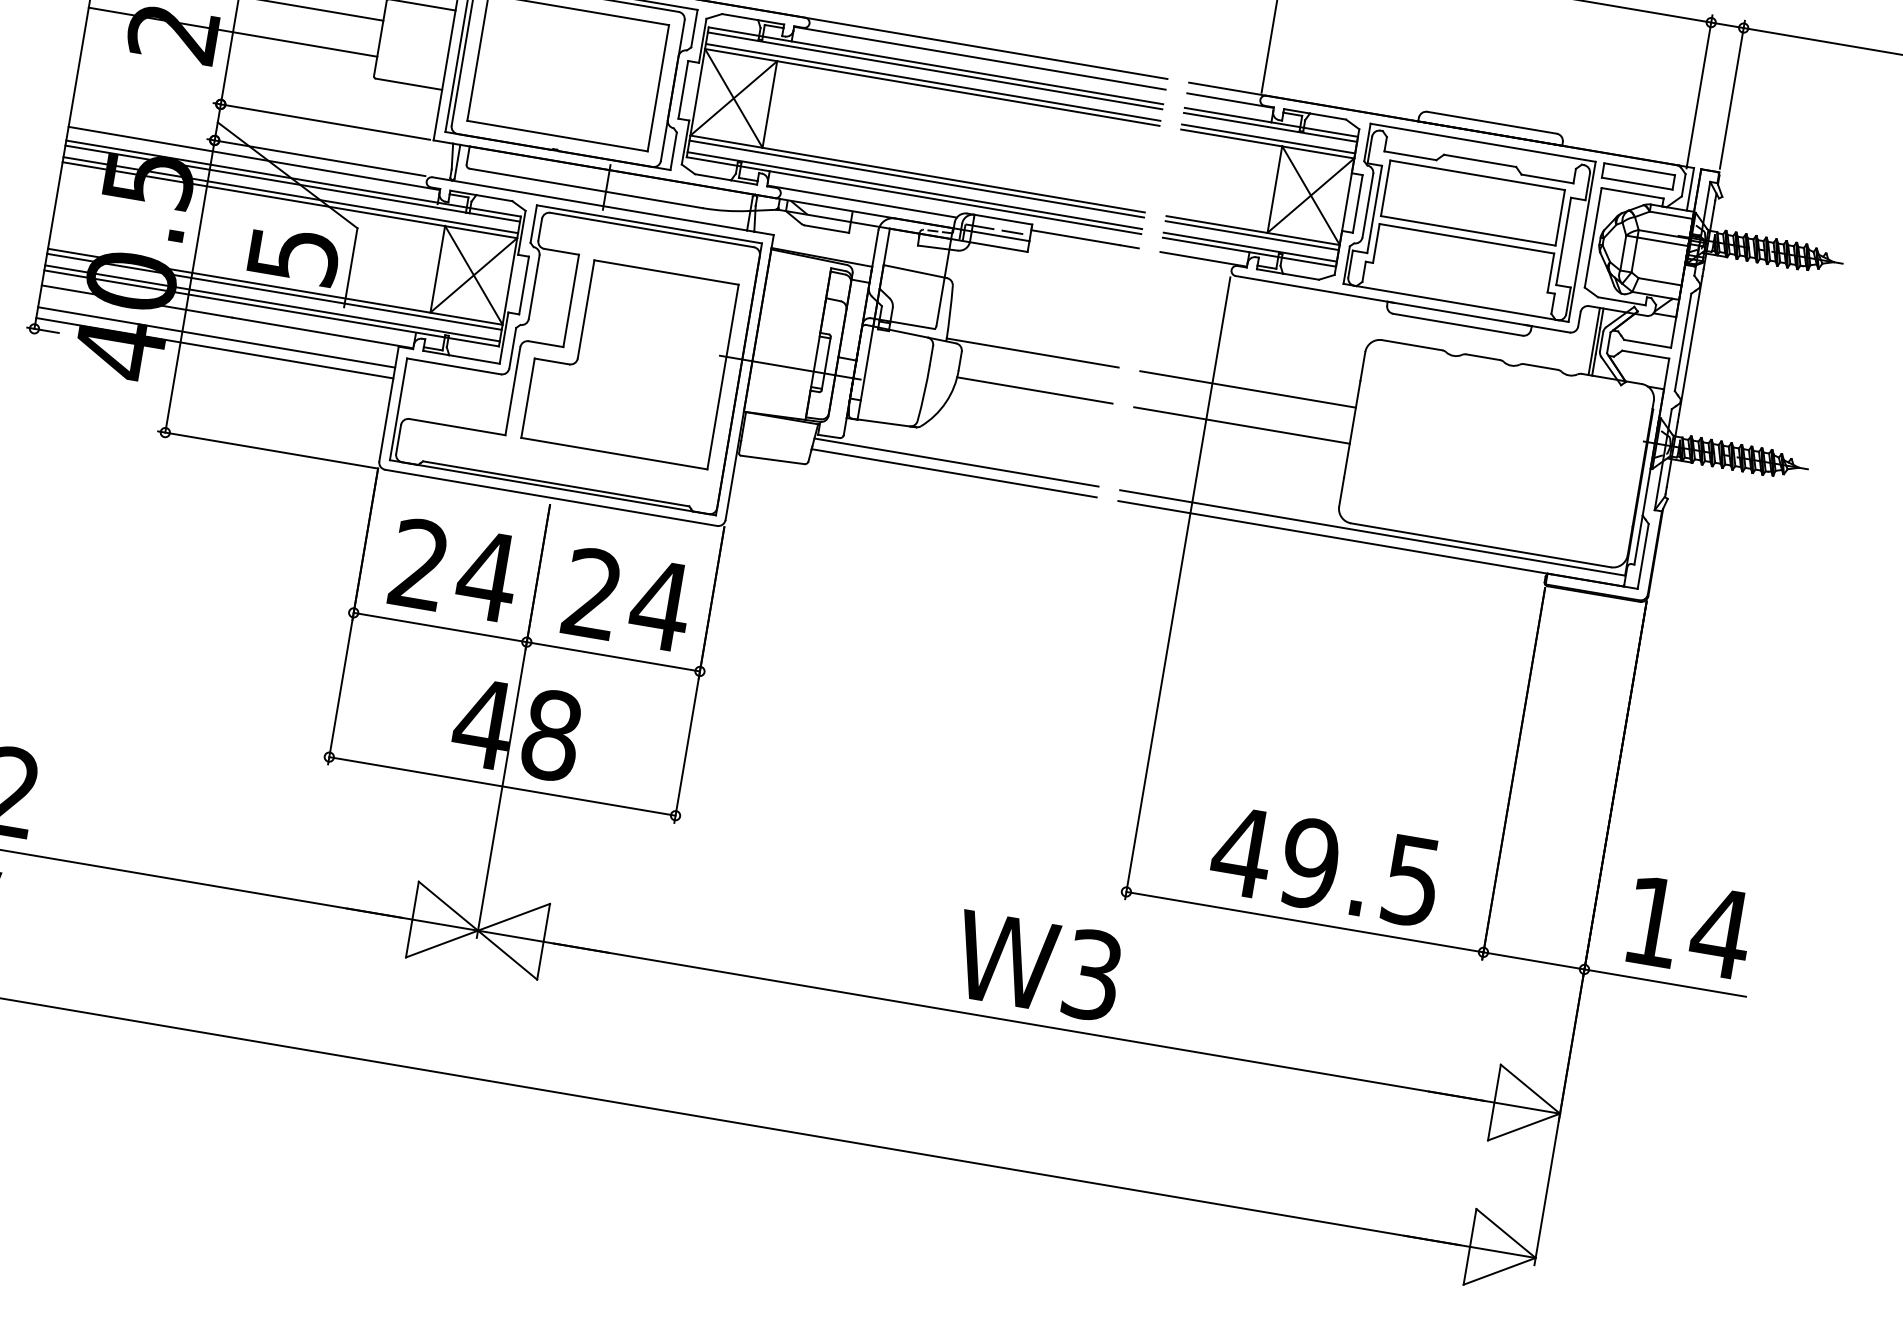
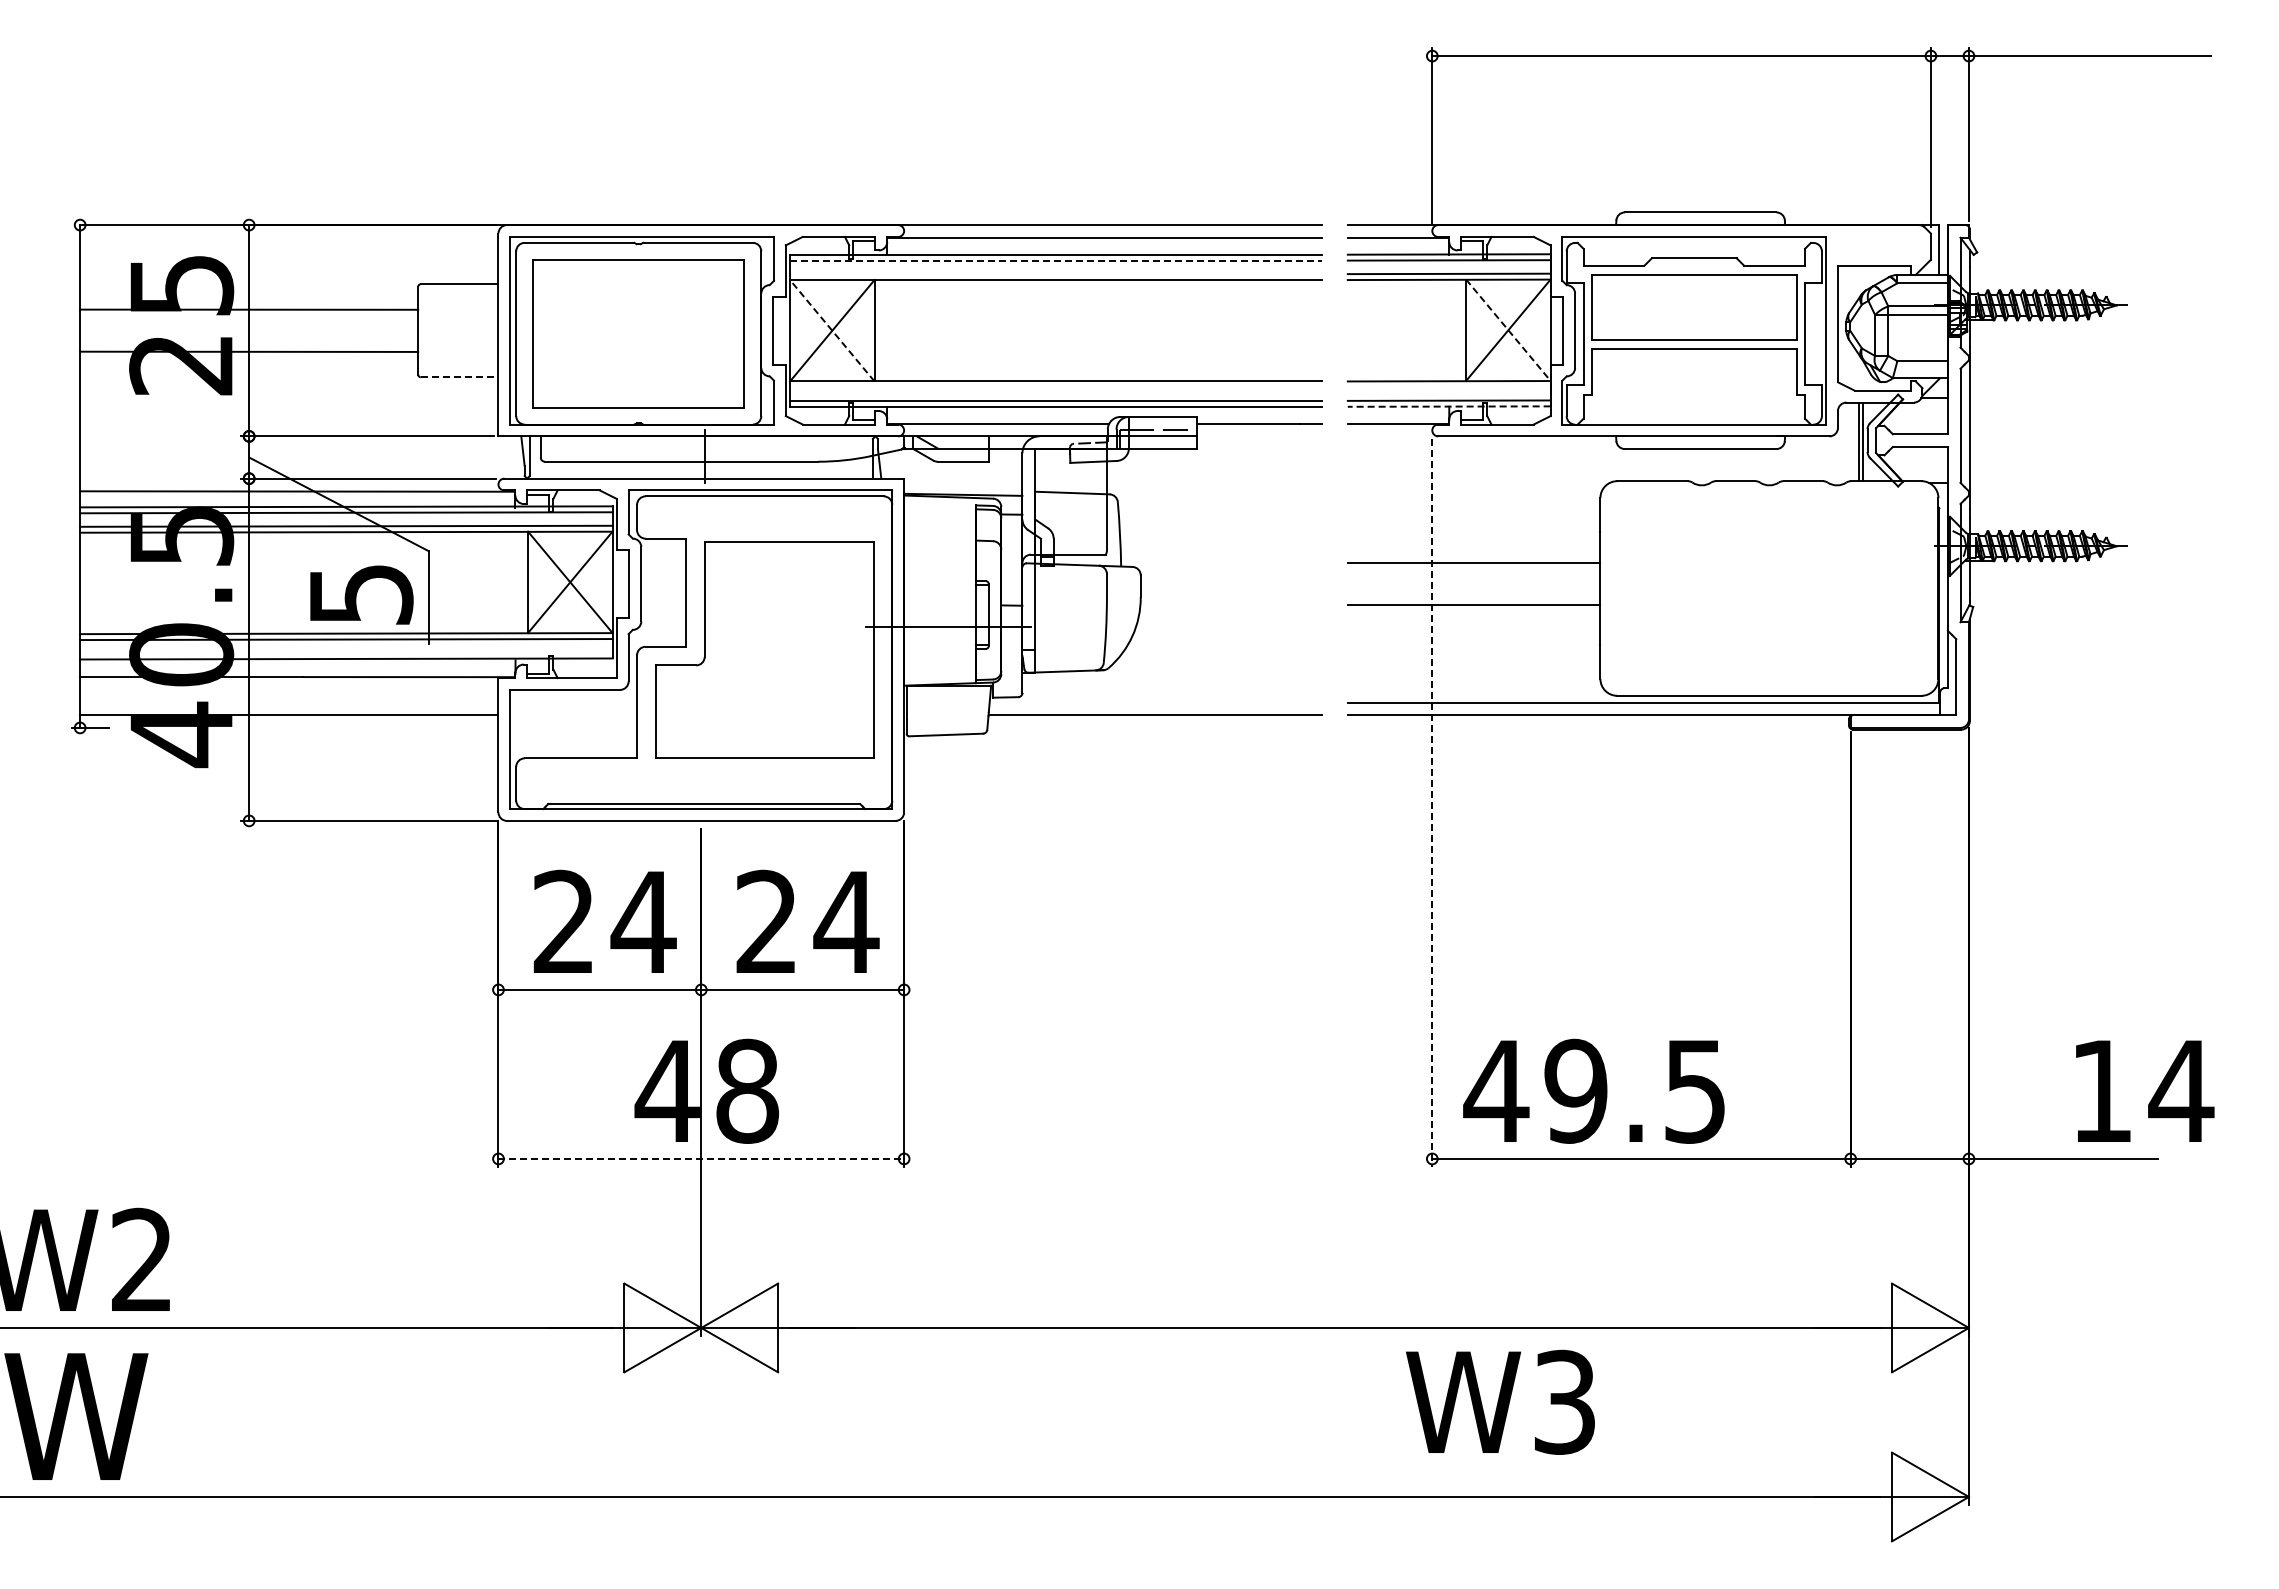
line: (935, 70) -> (1056, 260), solid -> dashed
line: (933, 82) -> (1056, 274), removed
line: (408, 84) -> (459, 377), solid -> dashed
line: (733, 98) -> (831, 330), solid -> dashed
part: (1638, 176) -> (1877, 245), removed
line: (917, 179) -> (1056, 387), removed
line: (1311, 195) -> (1508, 330), solid -> dashed
line: (1251, 234) -> (1448, 386), removed
line: (1248, 252) -> (1448, 406), solid -> dashed
line: (272, 302) -> (346, 652), removed
line: (216, 337) -> (289, 702), removed
line: (1032, 353) -> (1221, 563), removed
line: (1034, 390) -> (1231, 605), removed
line: (956, 462) -> (1155, 702), removed
line: (1177, 588) -> (1432, 803), solid -> dashed
line: (502, 786) -> (701, 1158), solid -> dashed
text: (1325, 865) -> (1593, 1090), moved
text: (1690, 927) -> (2145, 1090), moved
text: (1037, 965) -> (1500, 1401), moved

